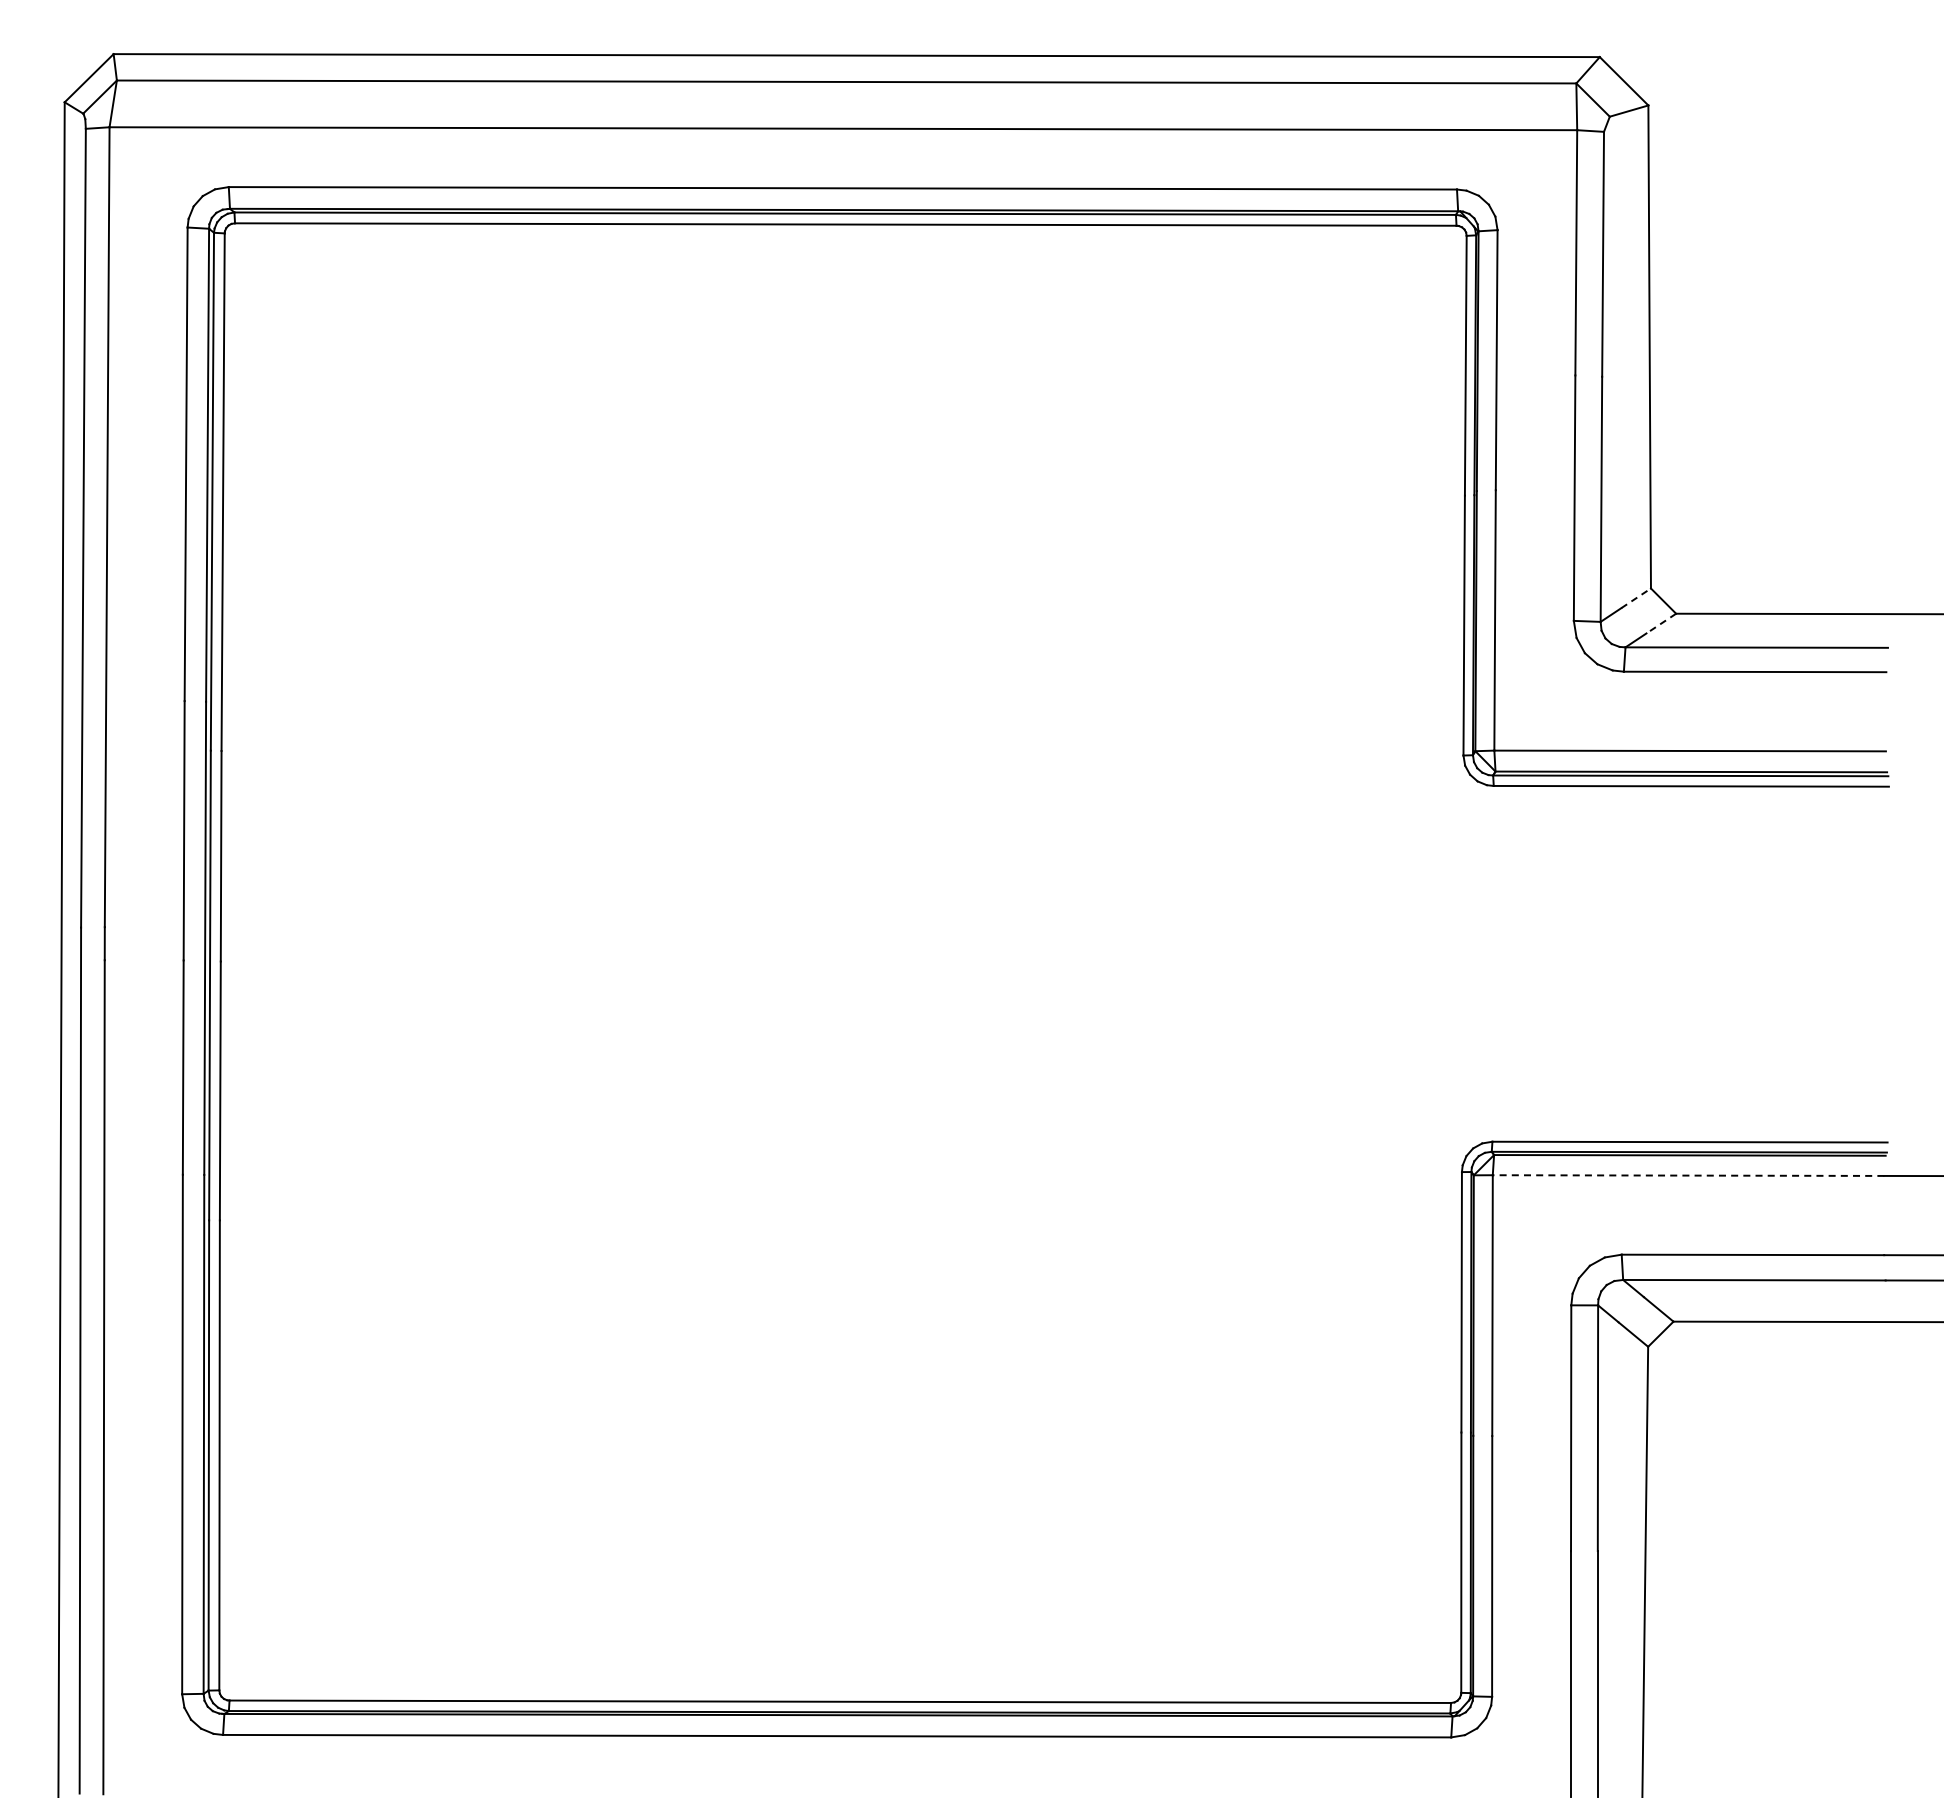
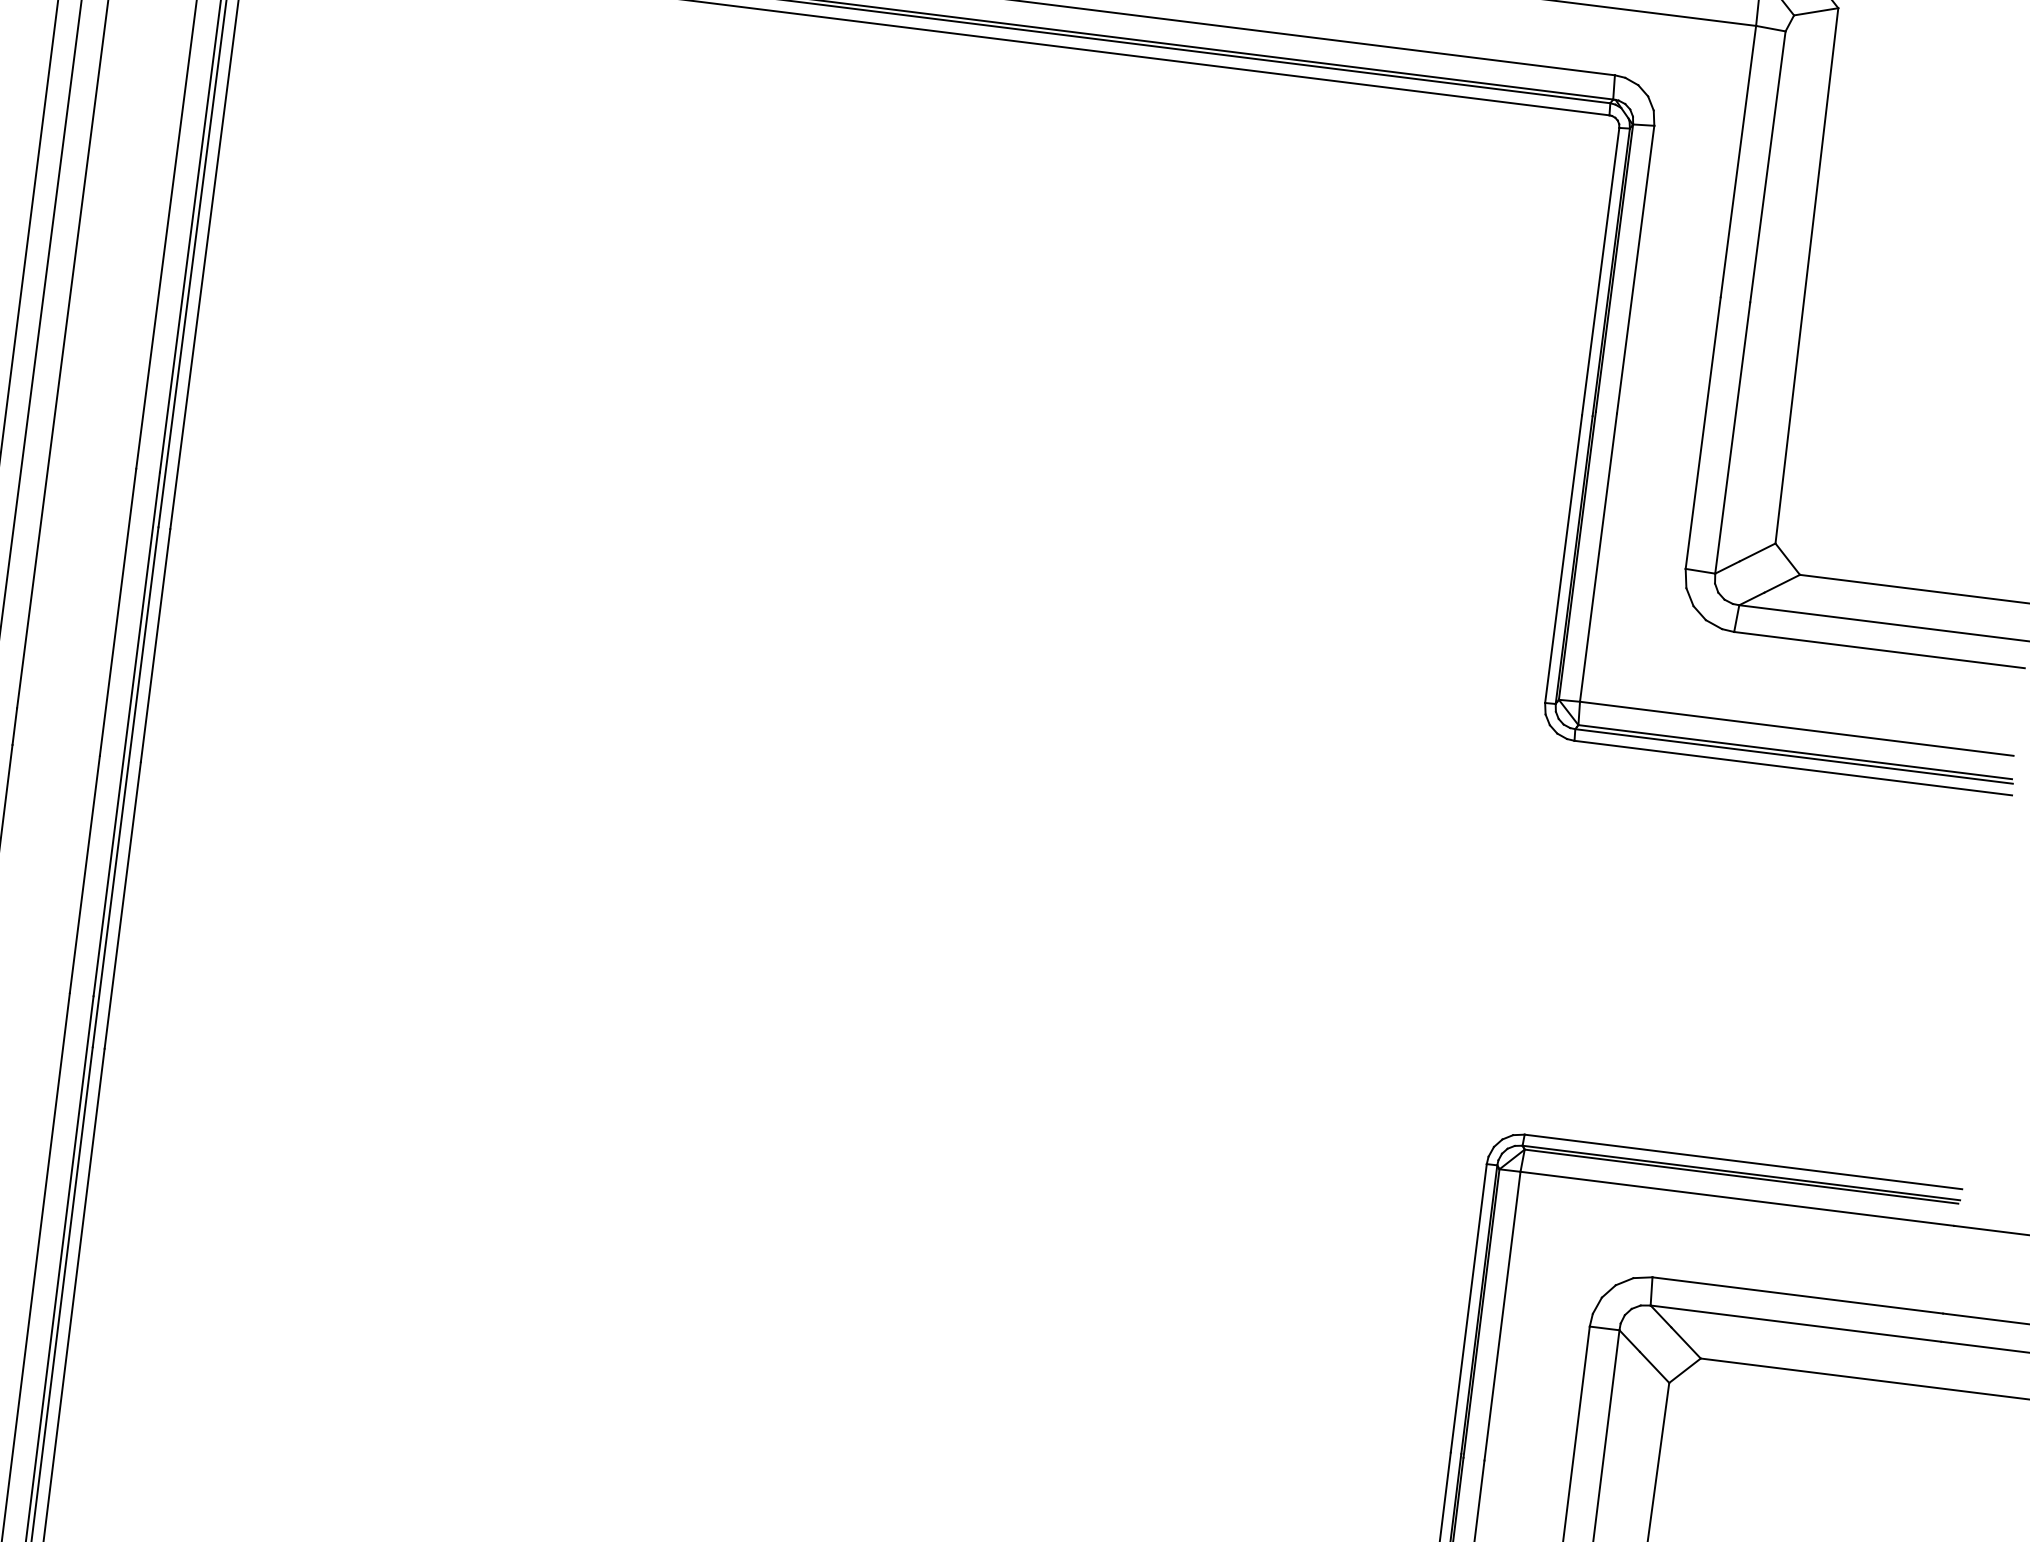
line: (1636, 598) -> (1758, 552), dashed -> solid
line: (1661, 623) -> (1782, 583), dashed -> solid
line: (1688, 1175) -> (1737, 1198), dashed -> solid

